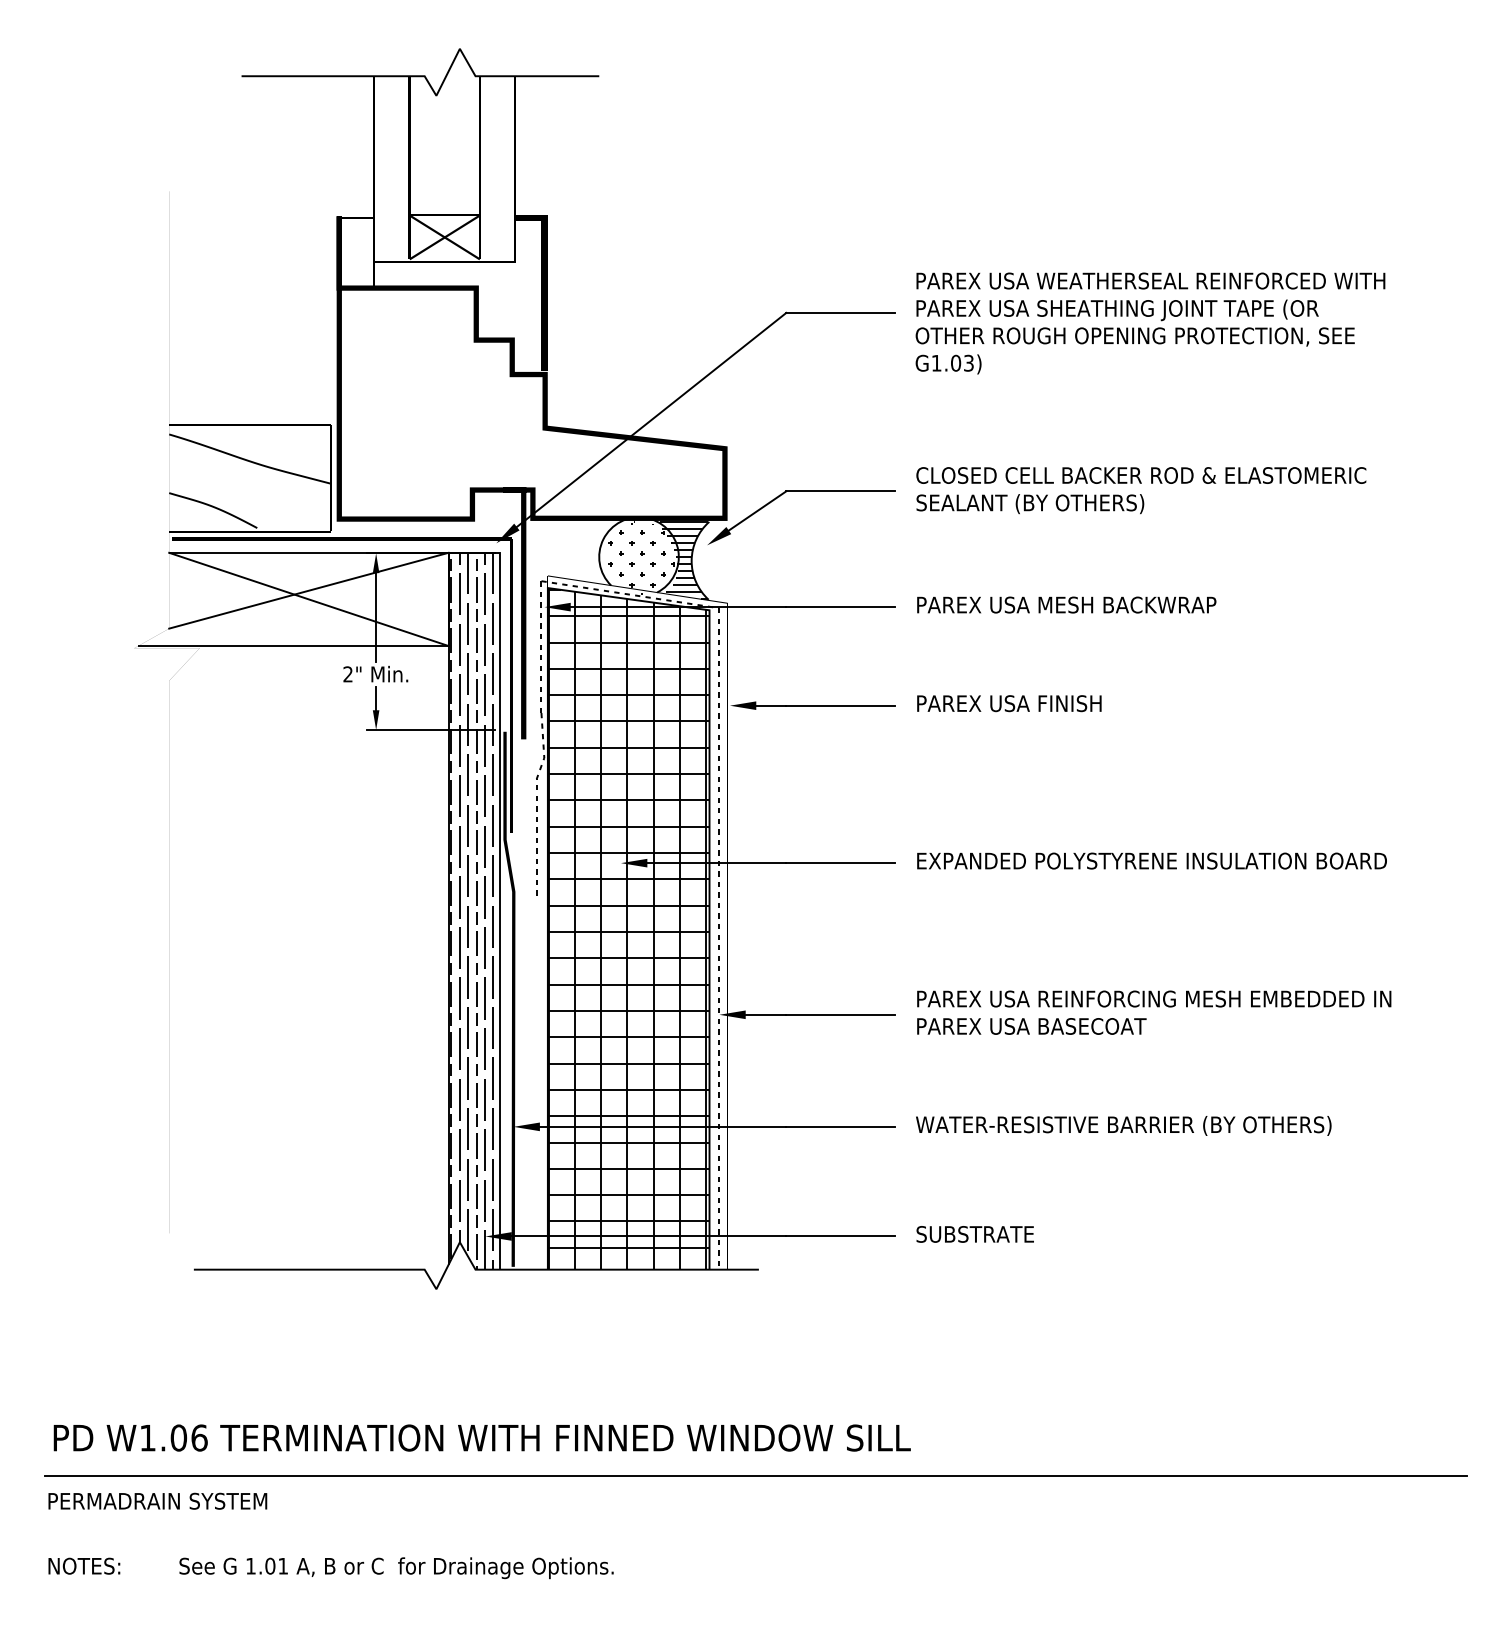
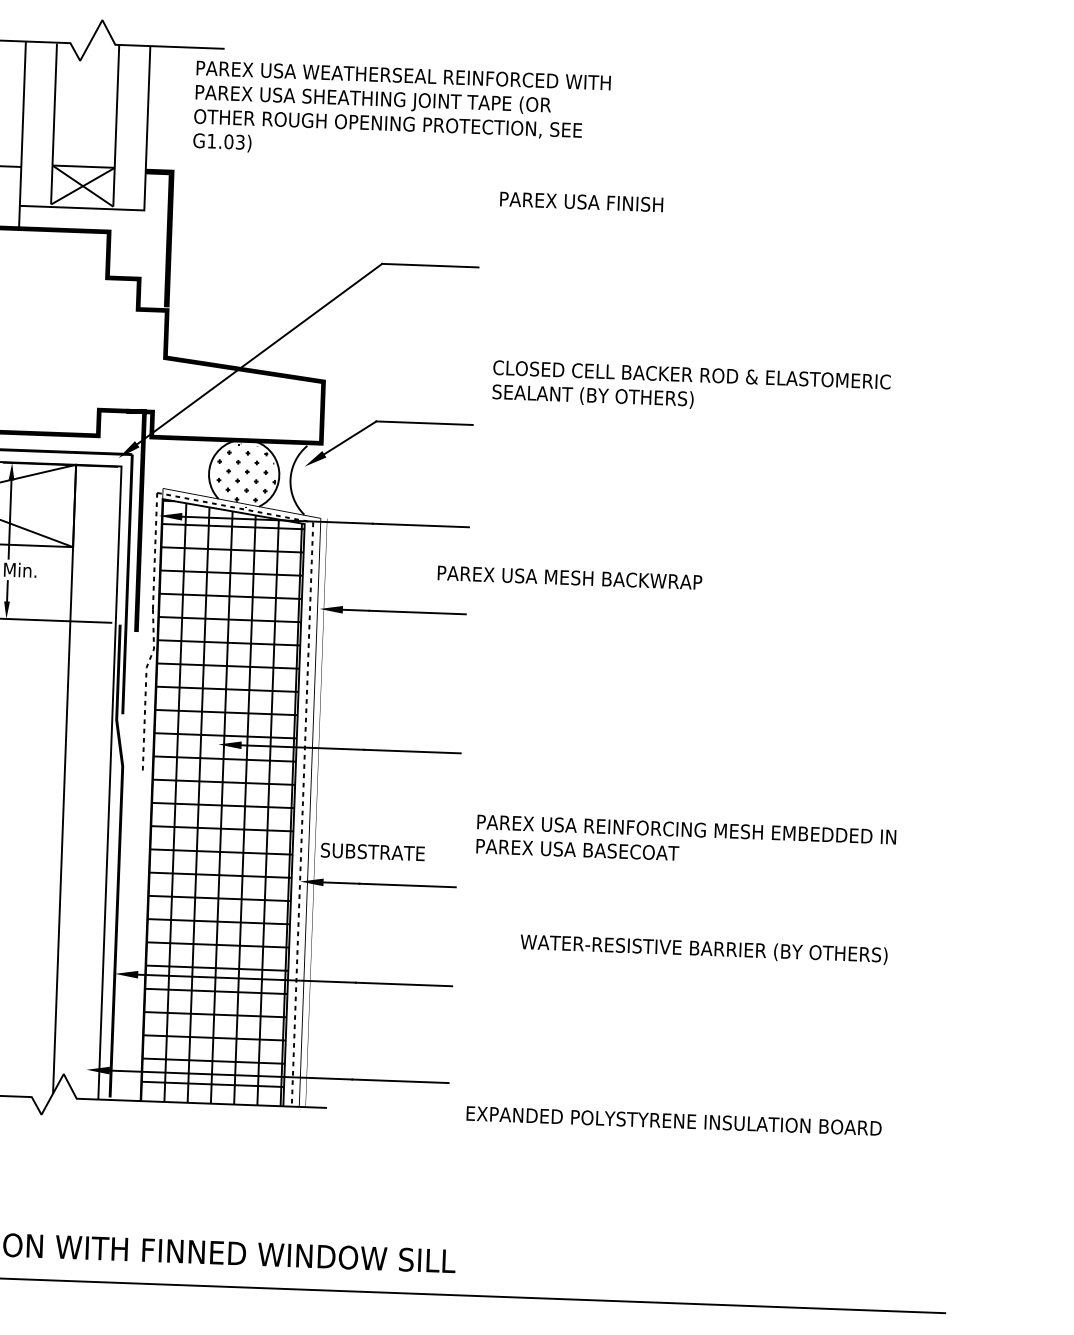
text: (1150, 323) -> (401, 113), moved
text: (1141, 490) -> (691, 388), moved
hatch: (684, 560) -> (284, 479), removed
text: (1066, 604) -> (569, 577), moved
text: (1009, 703) -> (581, 201), moved
text: (1151, 860) -> (673, 1120), moved
hatch: (472, 910) -> (85, 781), removed
text: (1154, 1012) -> (686, 841), moved
text: (1123, 1125) -> (703, 949), moved
text: (974, 1234) -> (372, 852), moved

